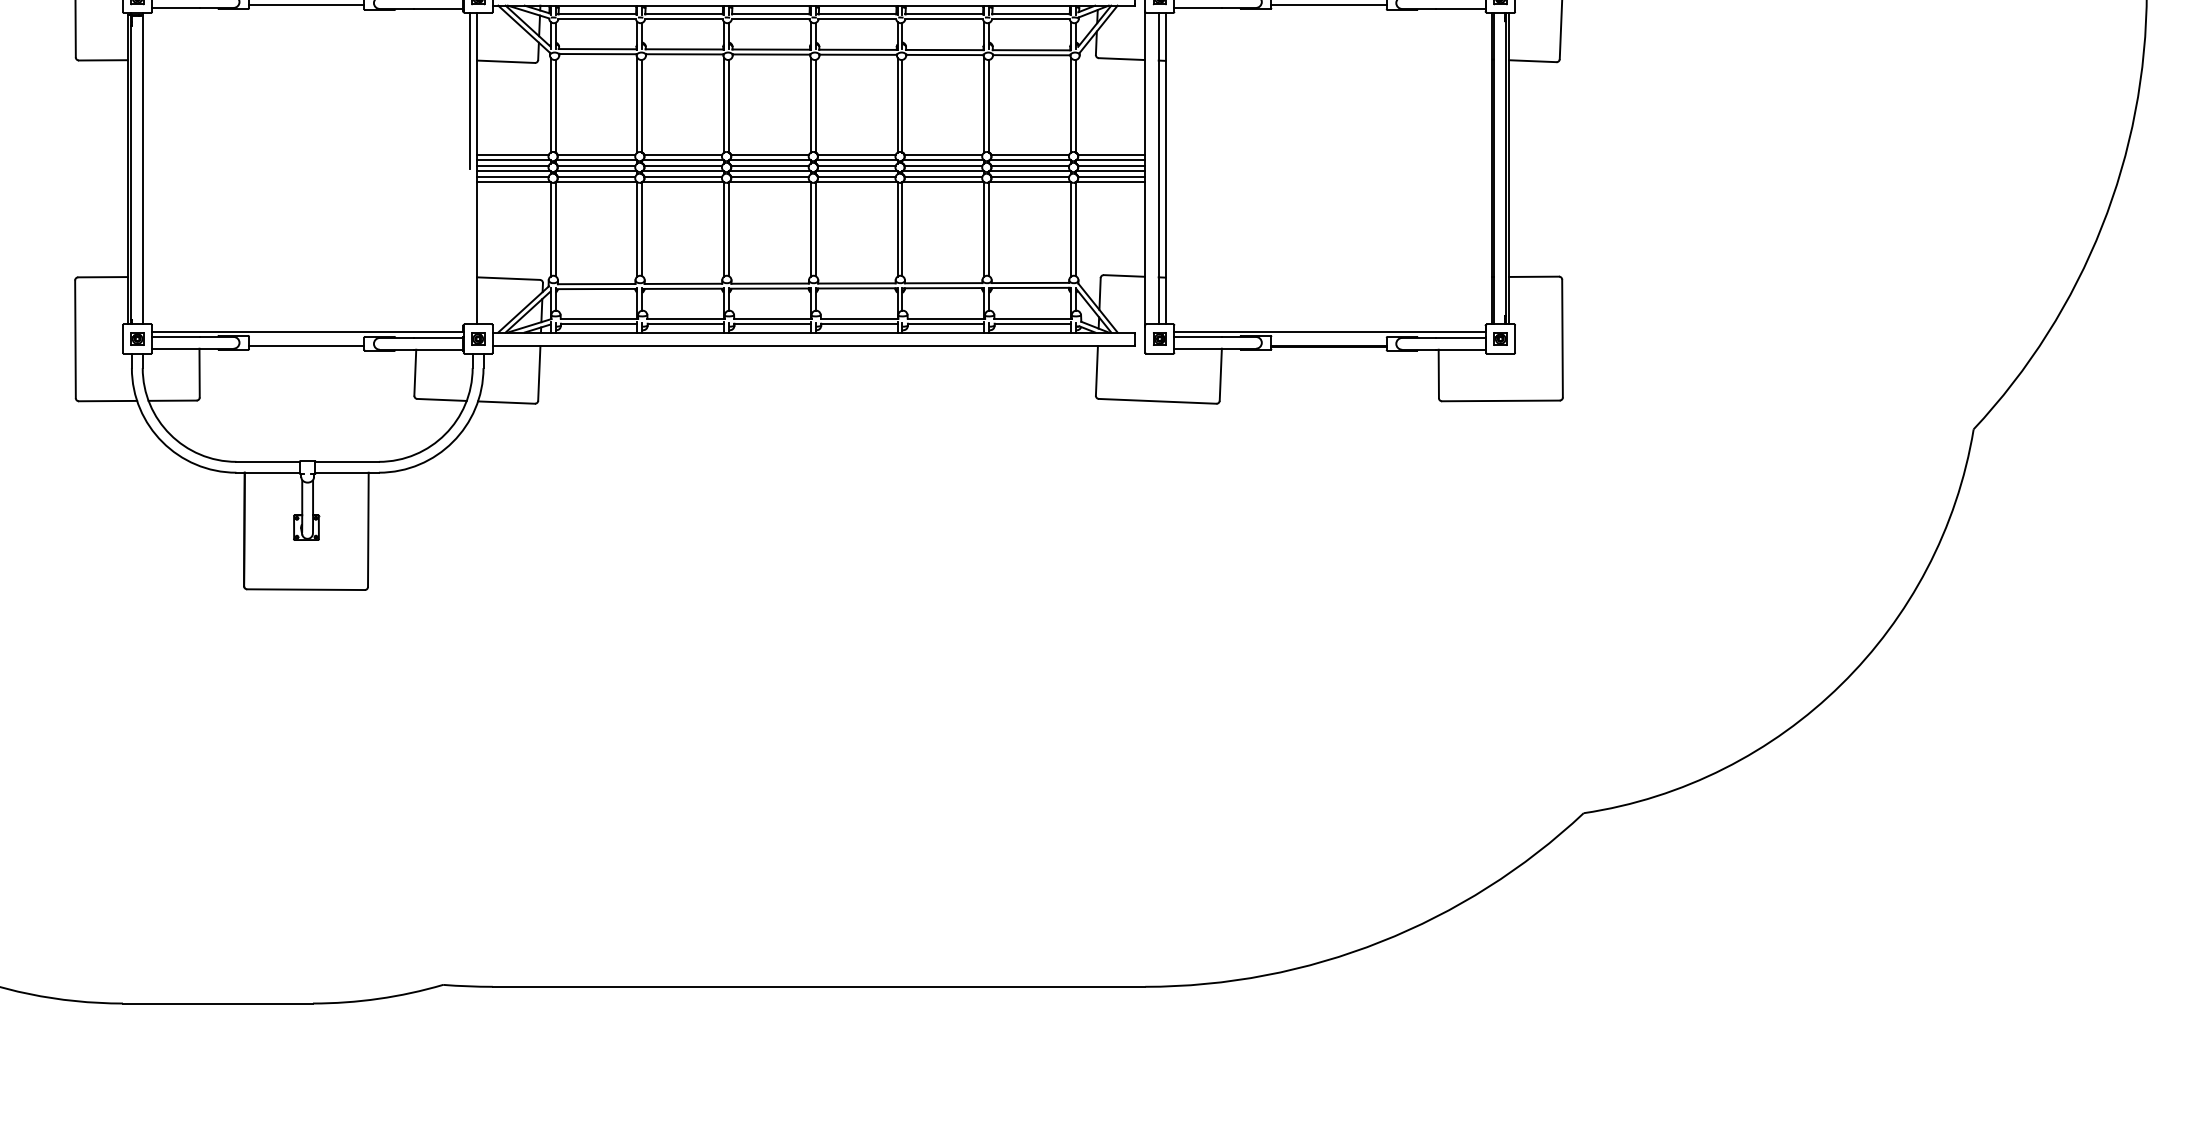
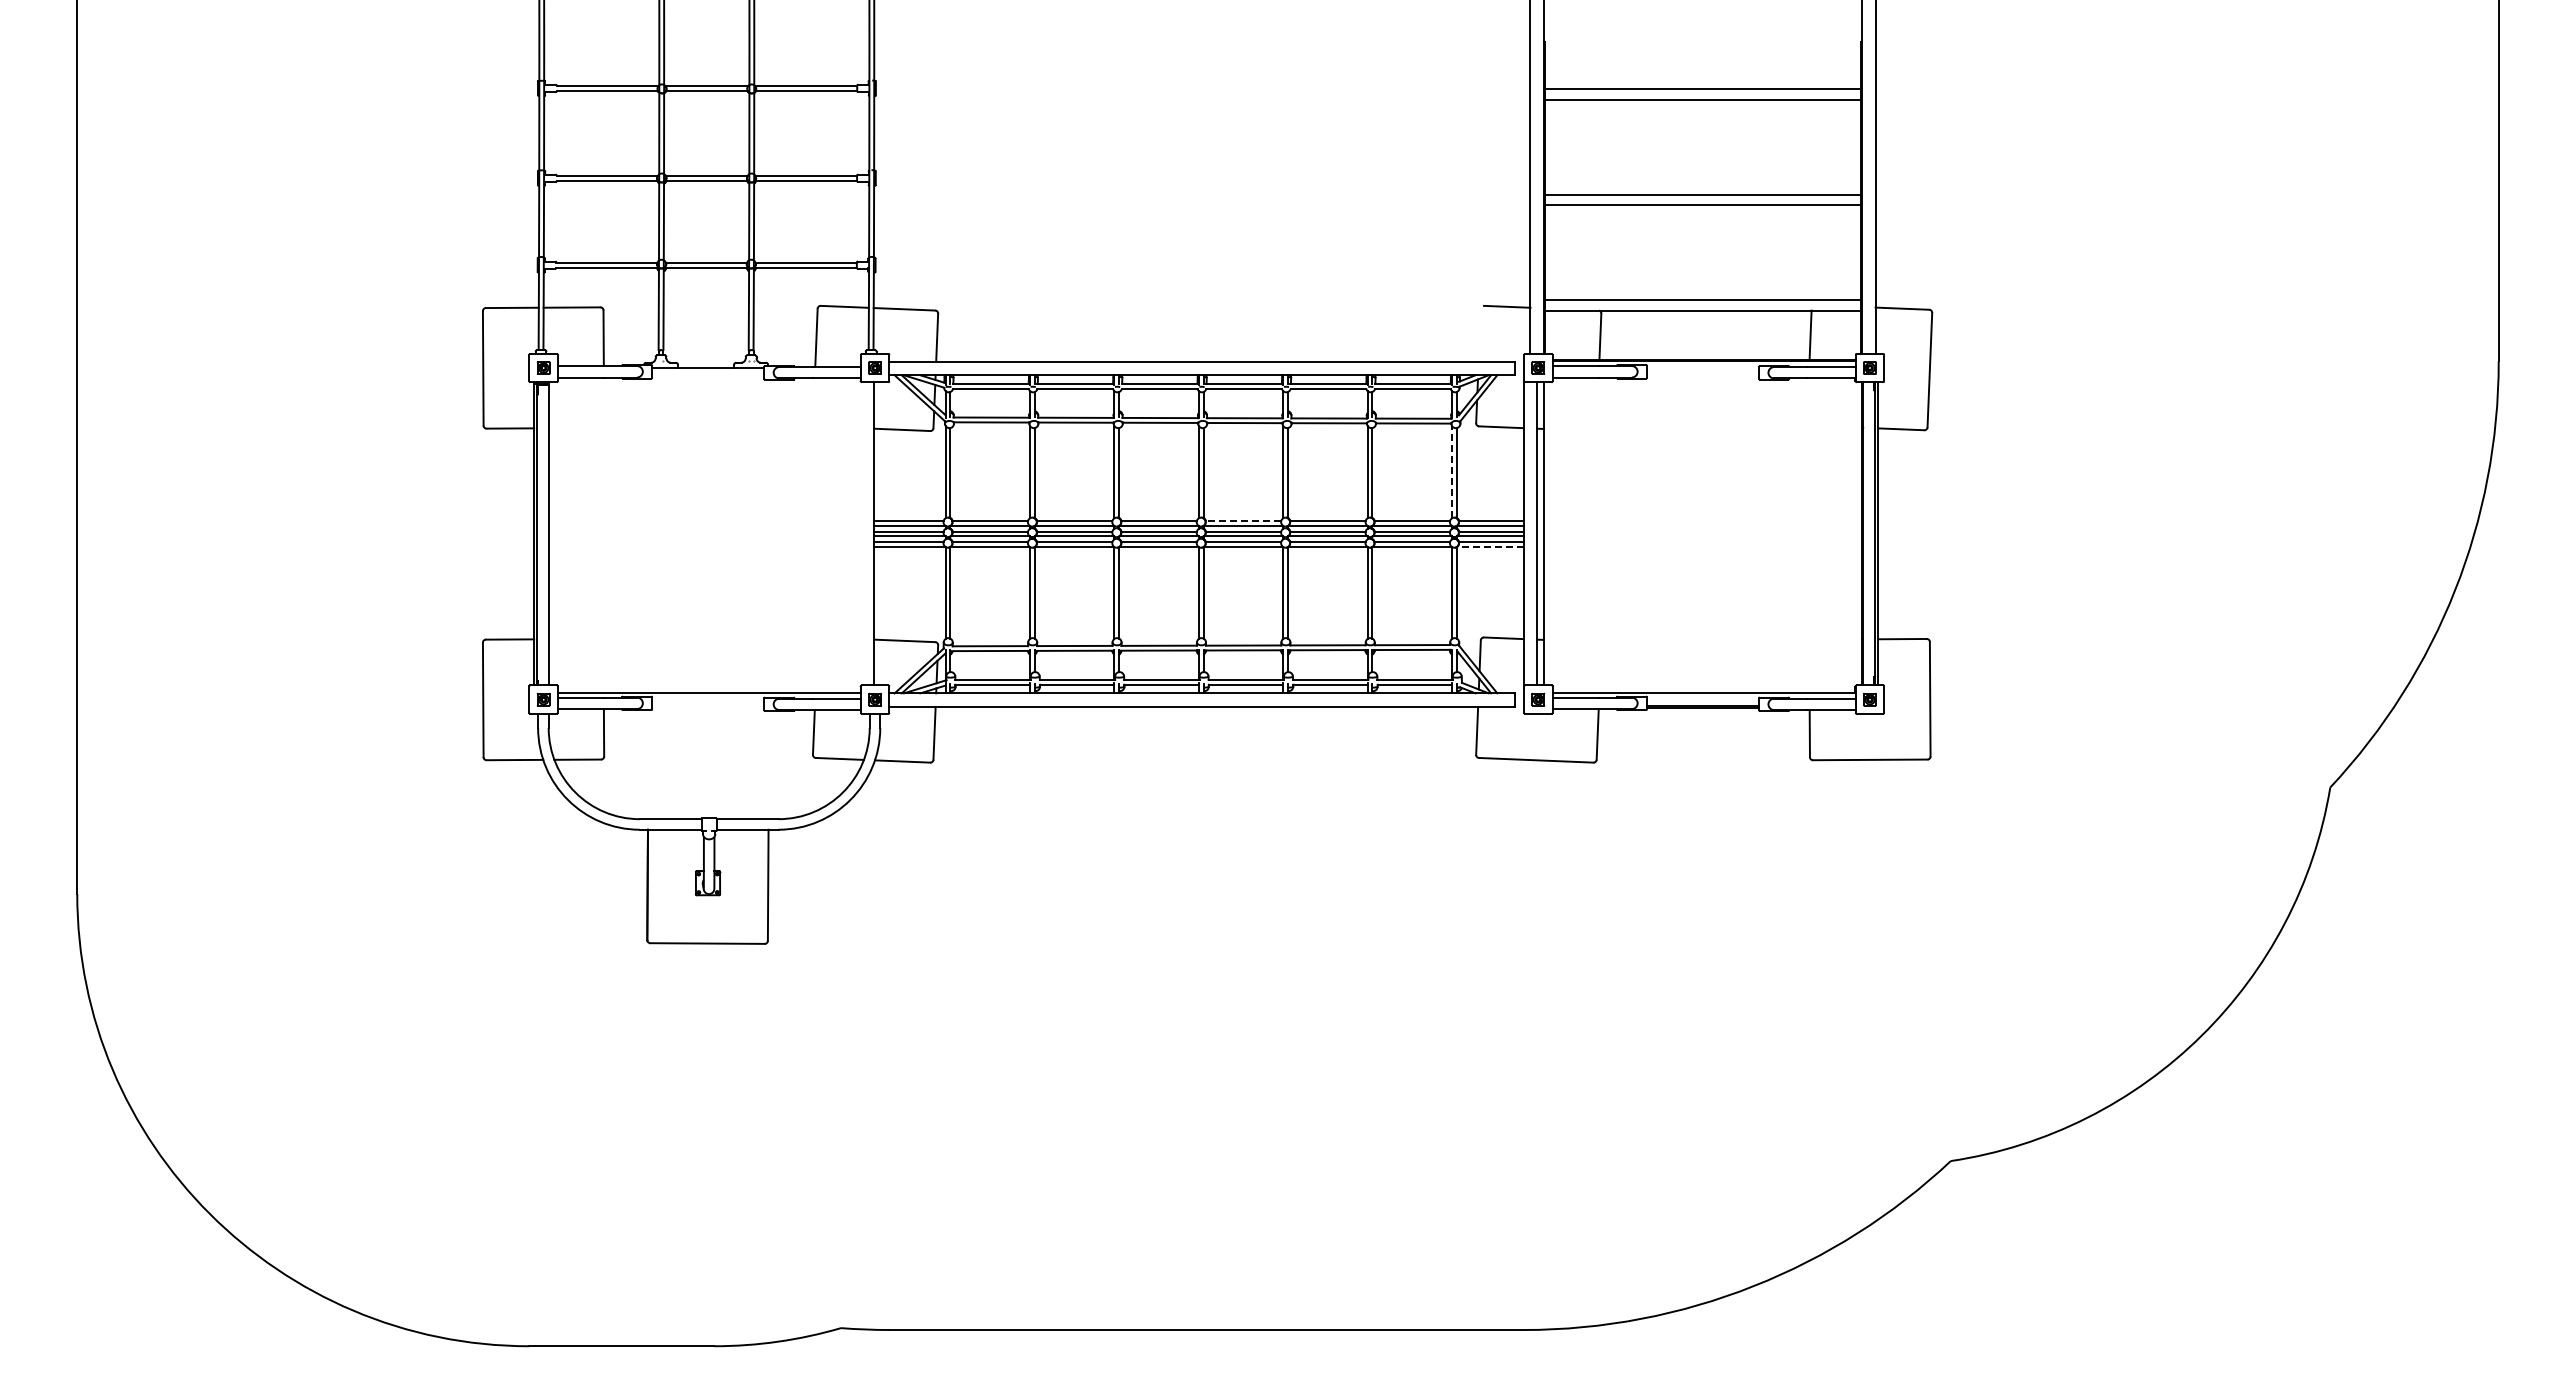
line: (306, 4) -> (708, 374), removed
line: (1328, 4) -> (1702, 374), removed
line: (470, 90) -> (867, 457), removed
line: (1070, 104) -> (1451, 471), solid -> dashed
line: (856, 154) -> (1243, 520), solid -> dashed
line: (1109, 181) -> (1489, 546), solid -> dashed
line: (306, 346) -> (708, 706), removed

